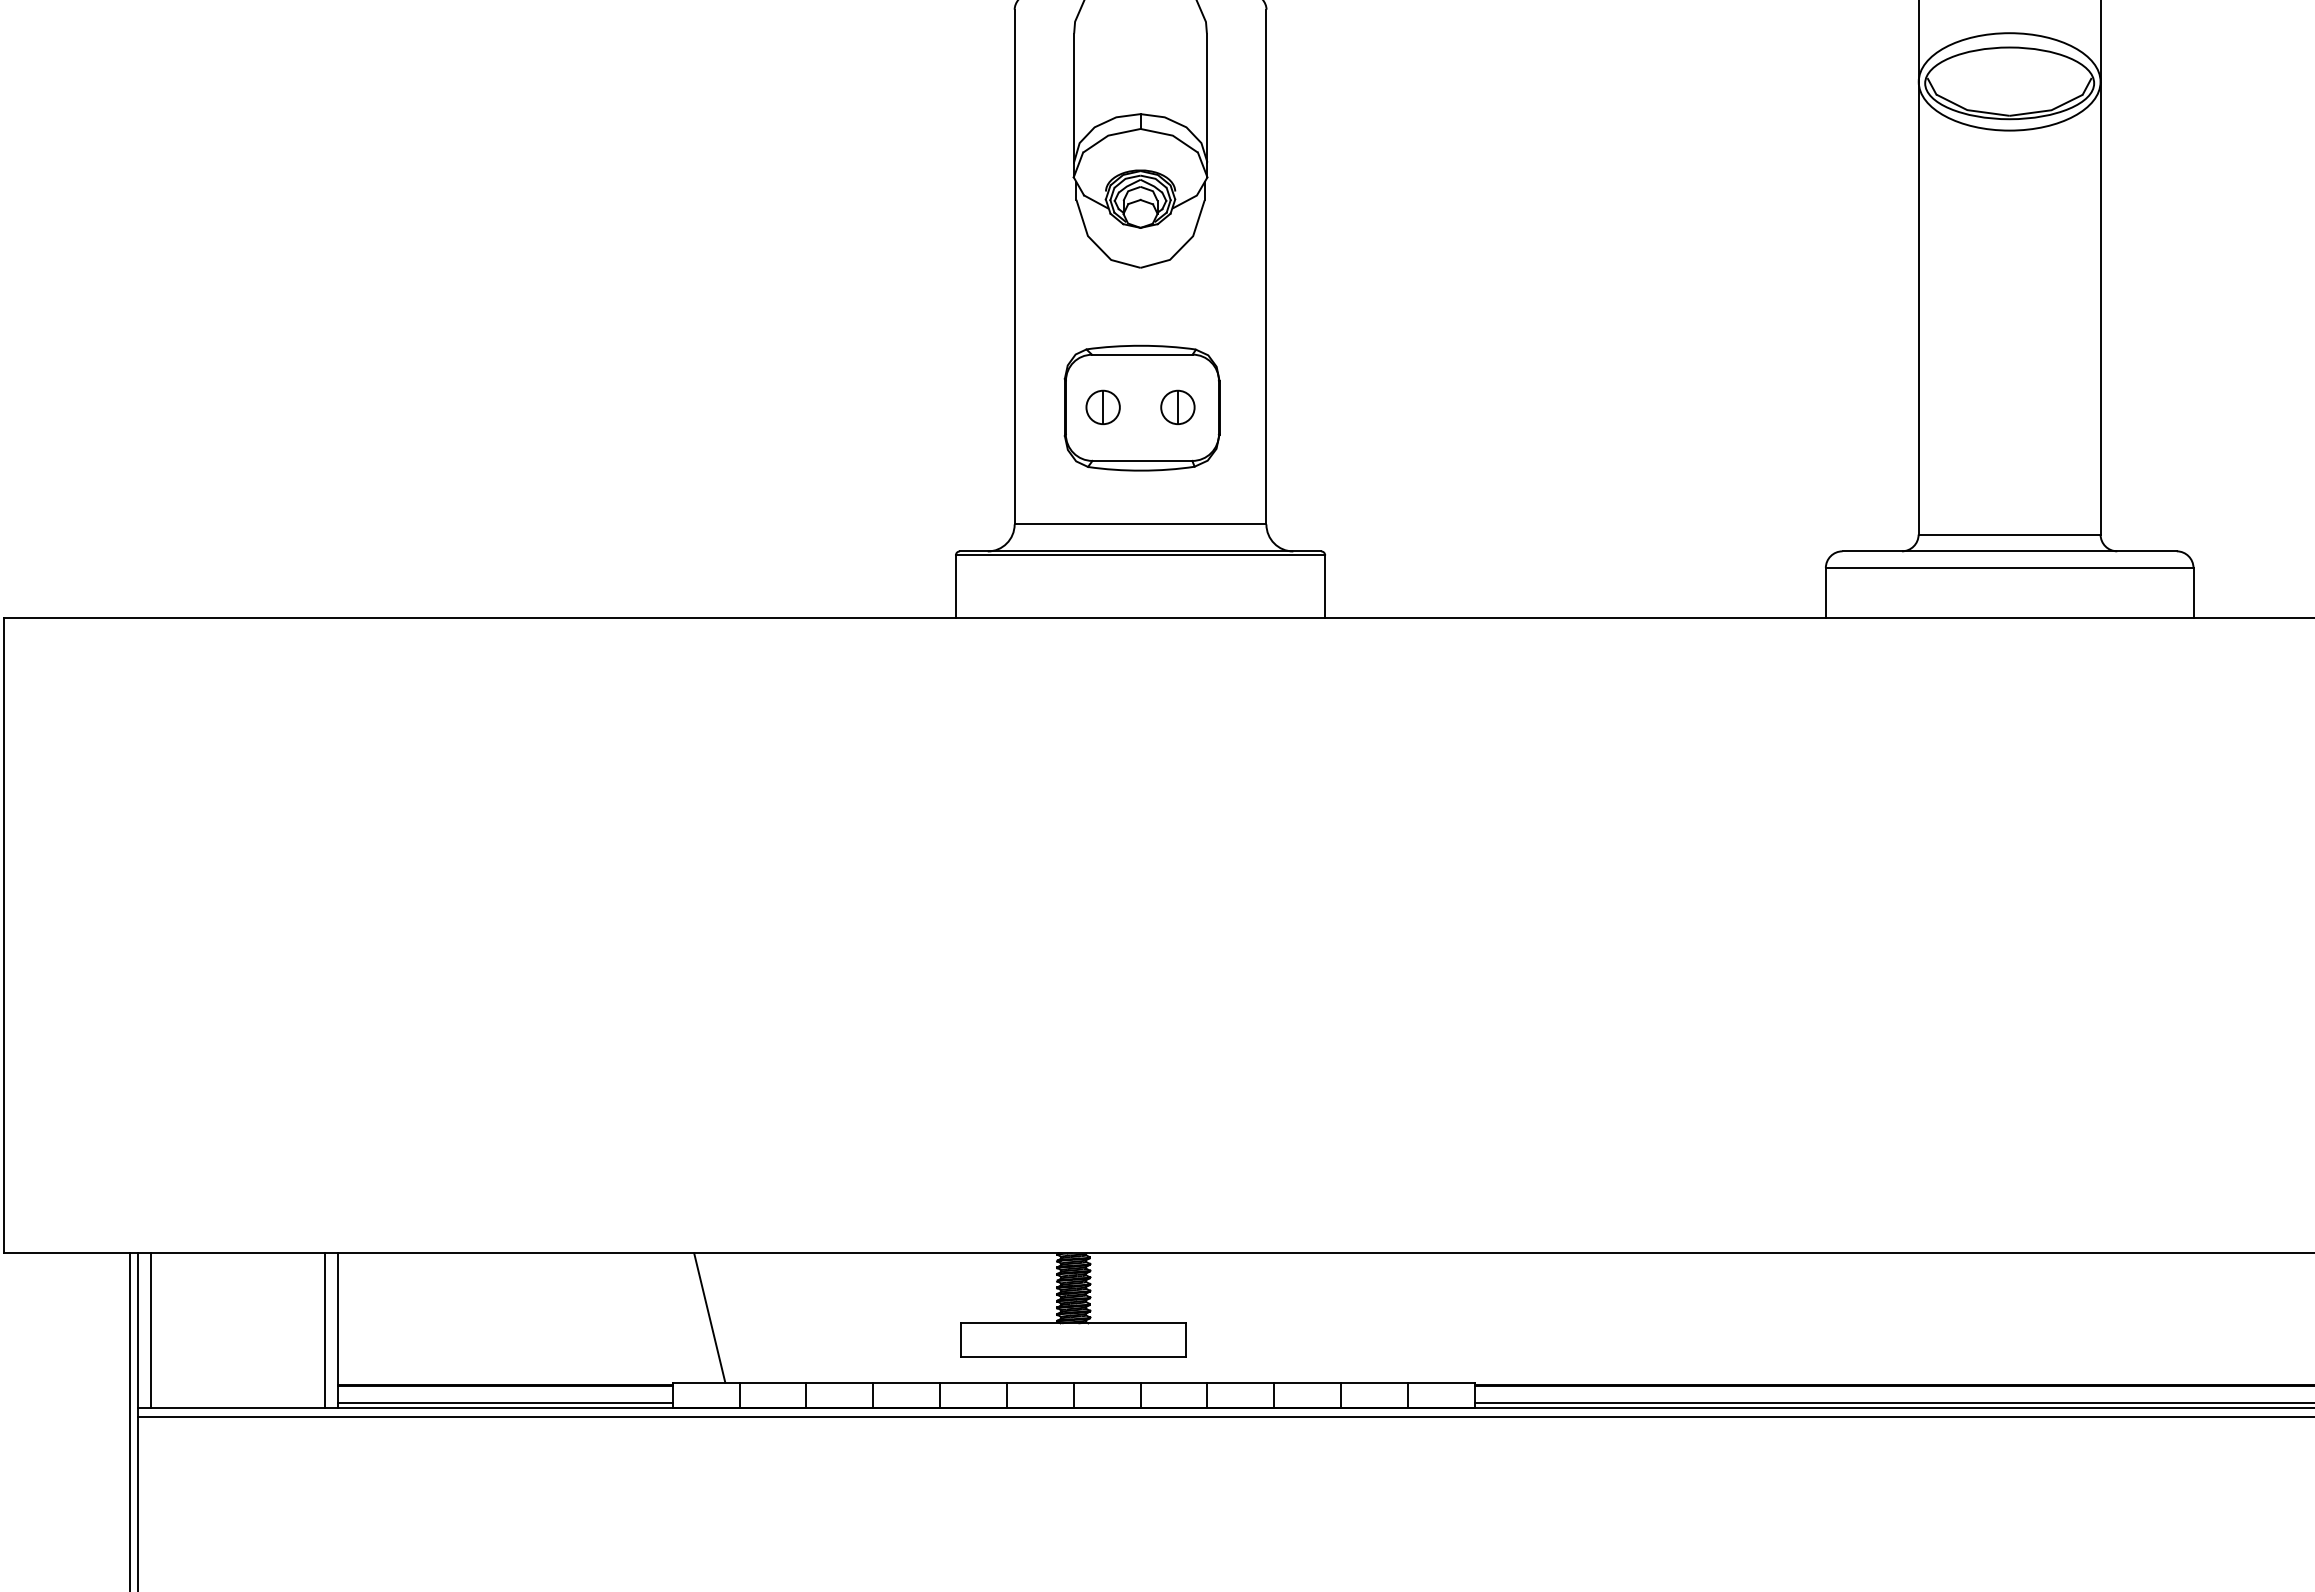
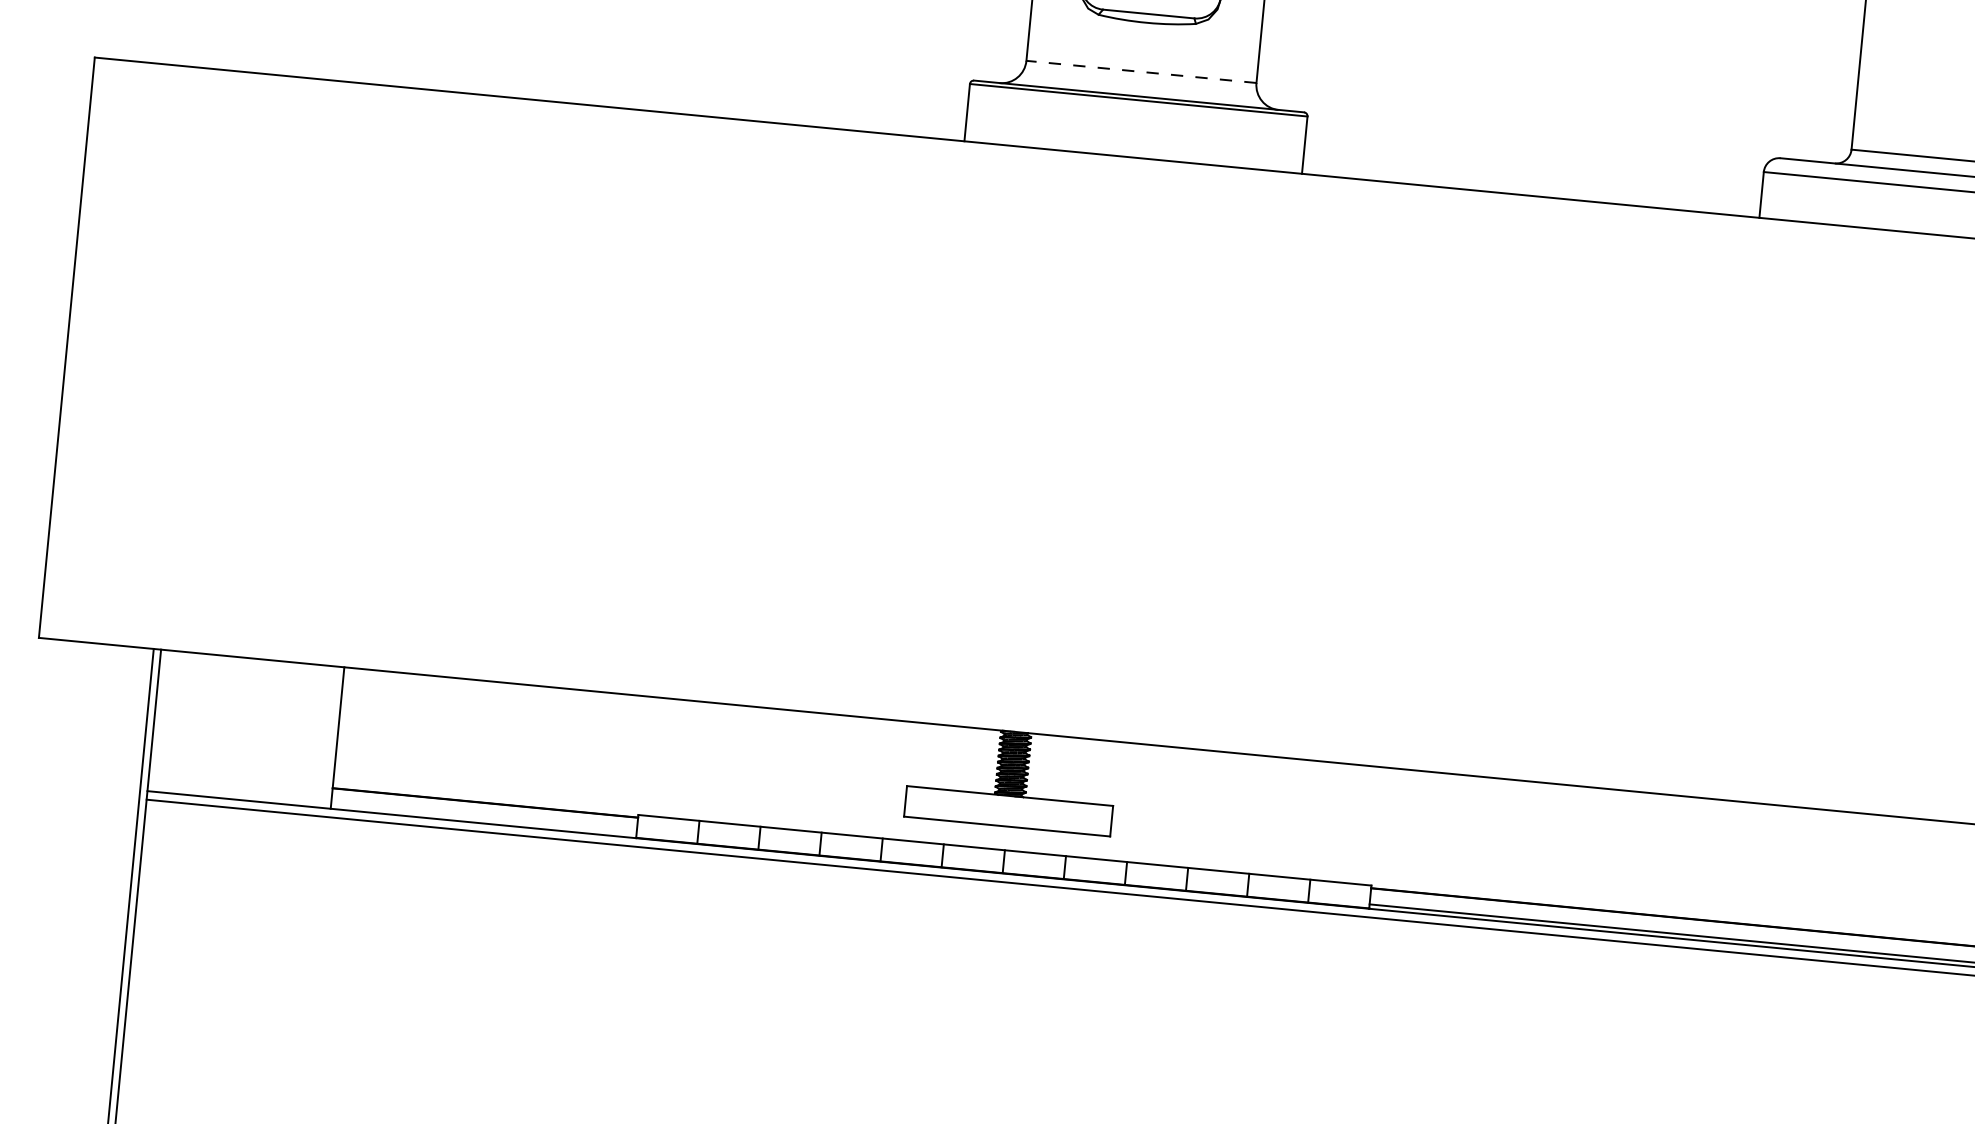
line: (1140, 524) -> (1141, 71), solid -> dashed
line: (709, 1317) -> (677, 758), removed
line: (151, 1330) -> (166, 721), removed
line: (325, 1330) -> (325, 736), removed
line: (505, 1403) -> (483, 819), removed

